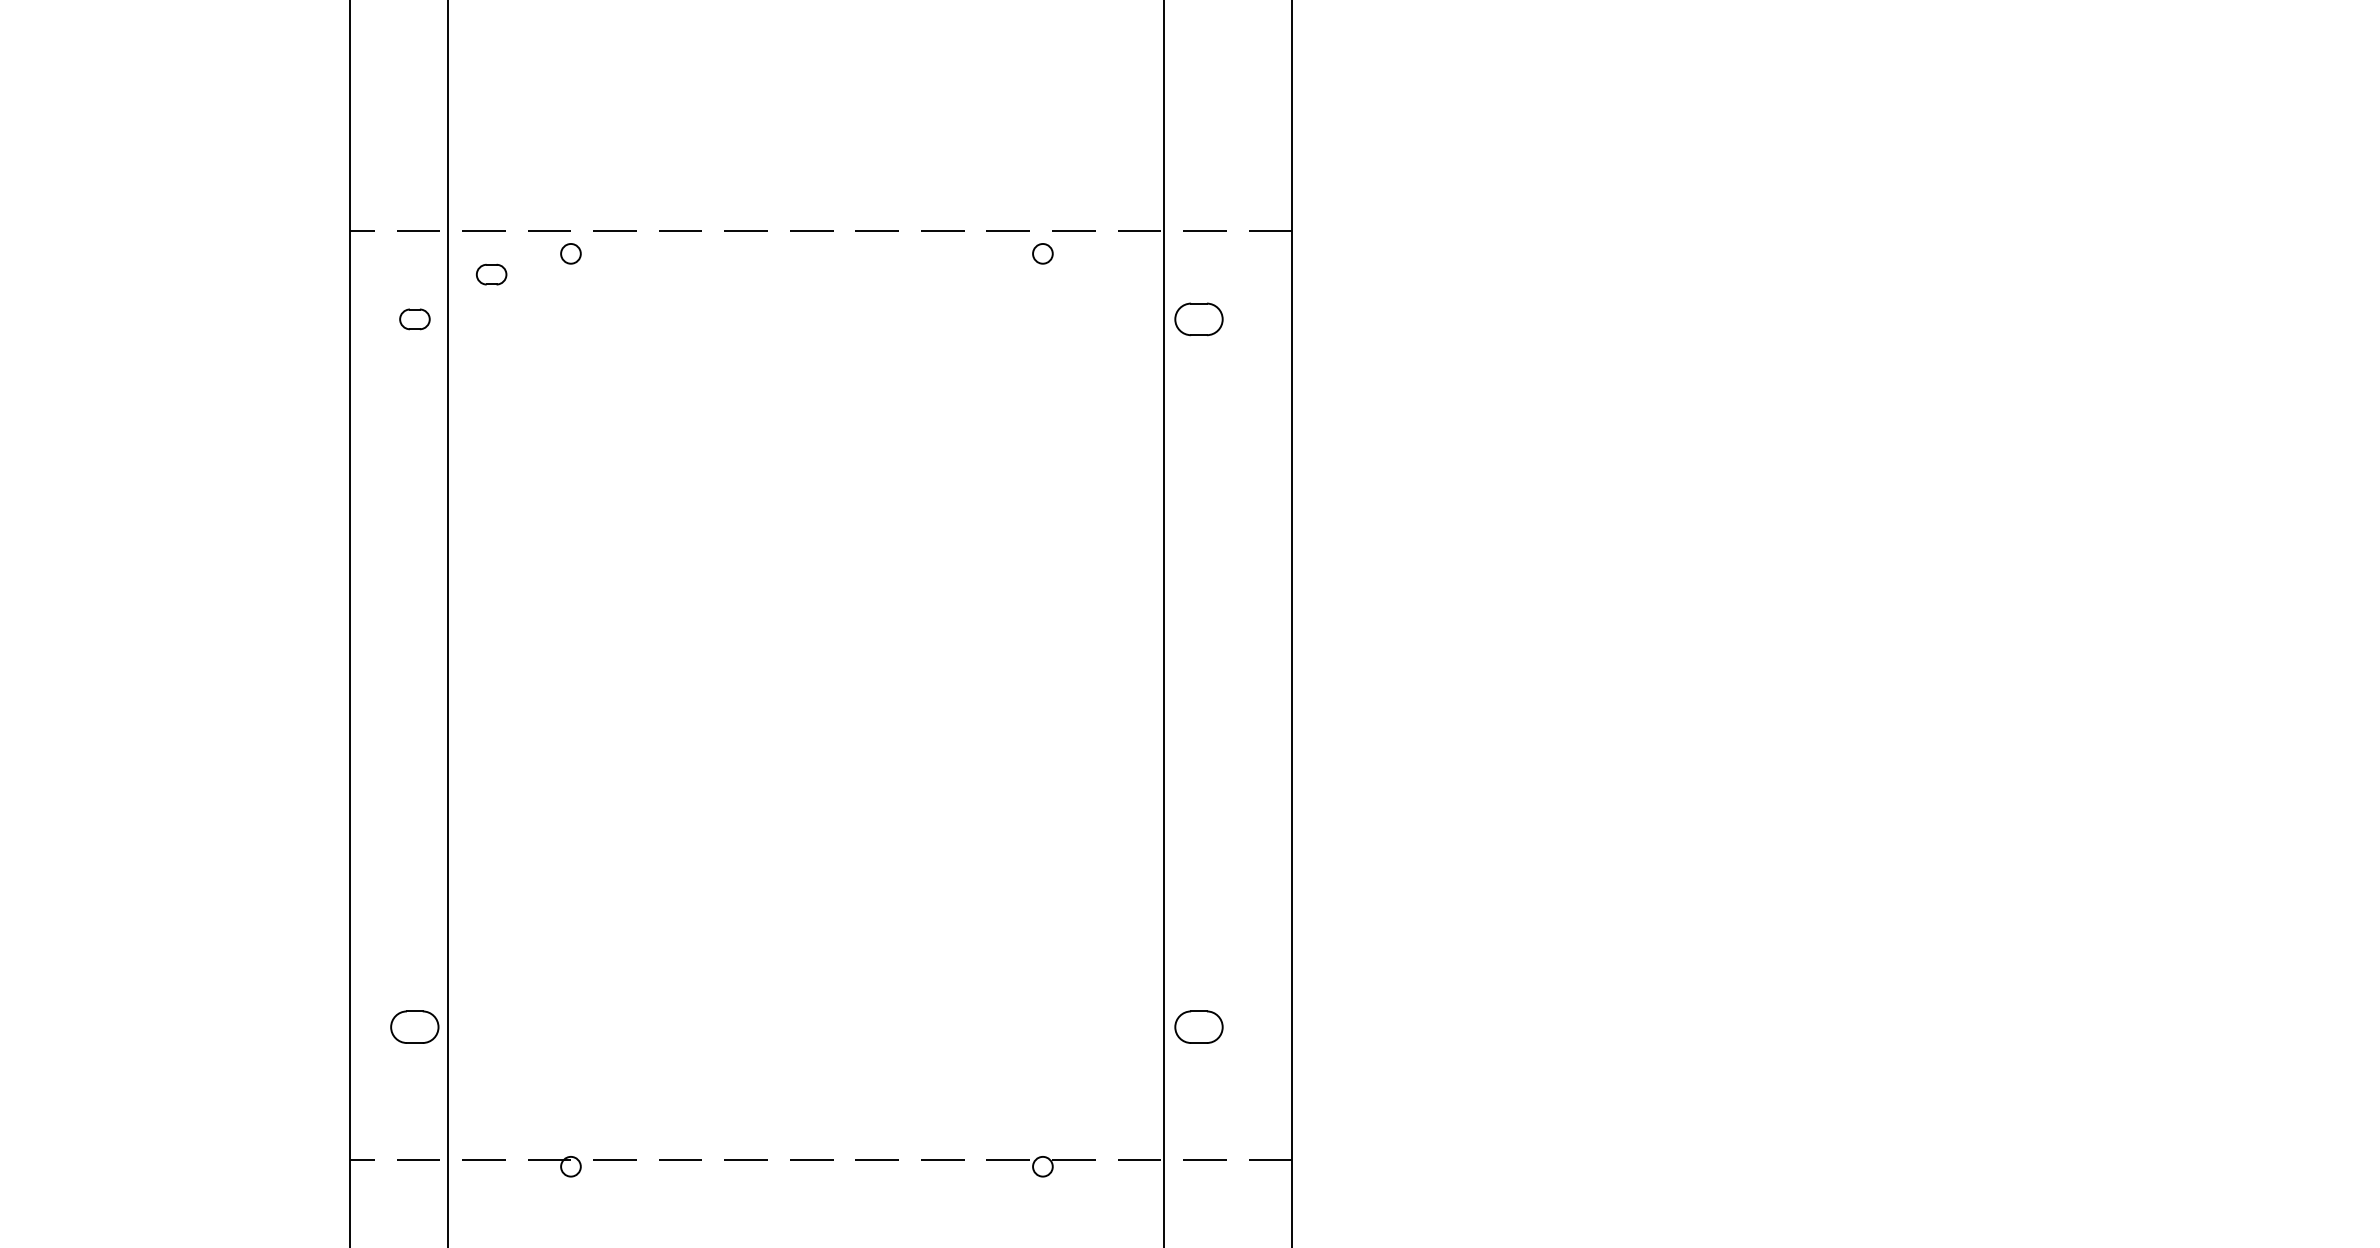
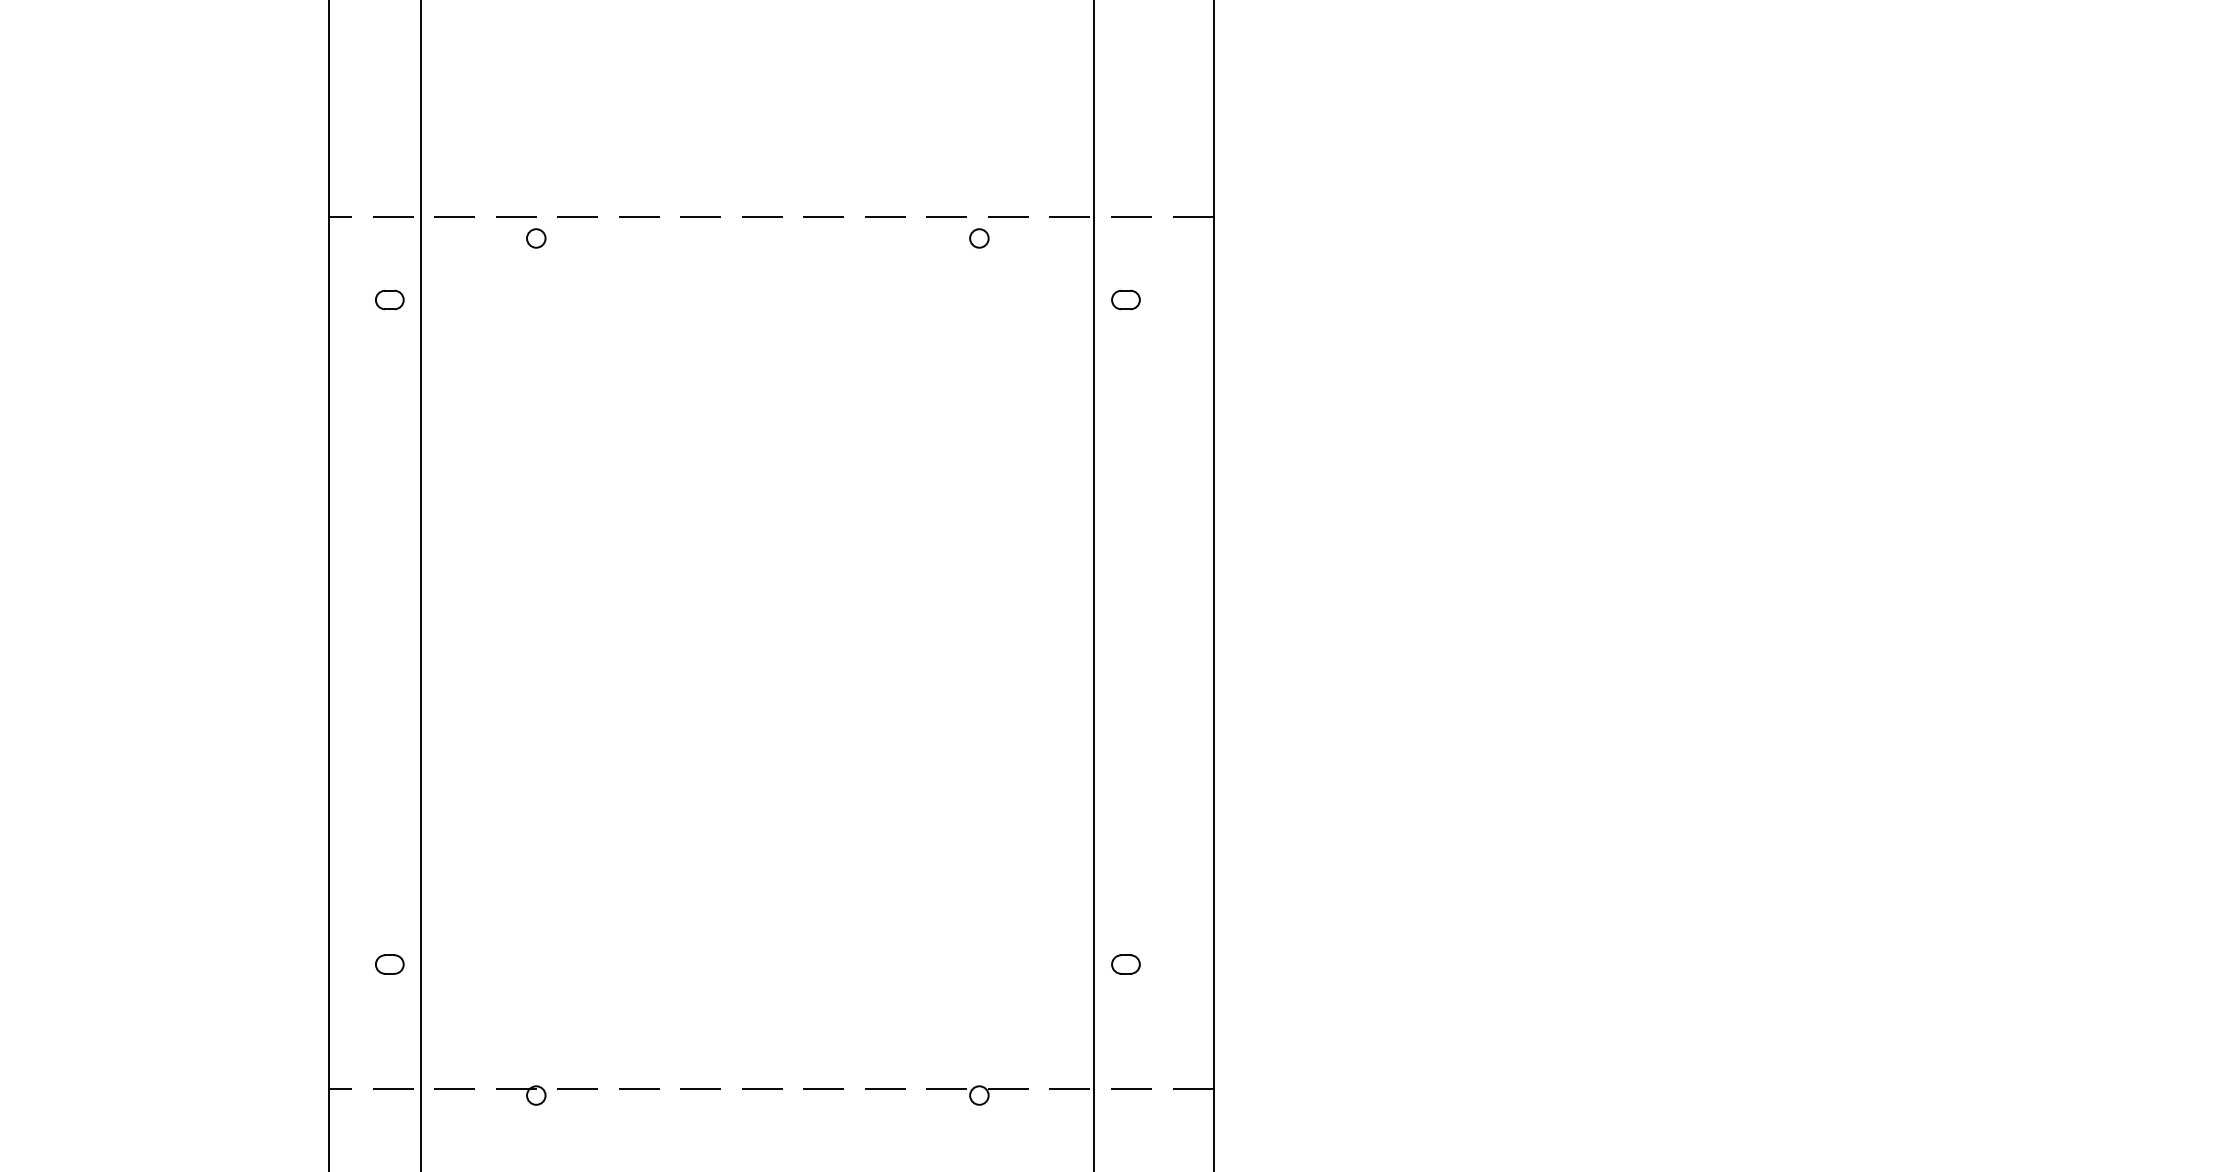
part: (491, 274) -> (461, 257), removed
part: (1198, 318) -> (1125, 299), size x0.62
part: (414, 1027) -> (389, 964), size x0.62
part: (1198, 1027) -> (1125, 964), size x0.62

